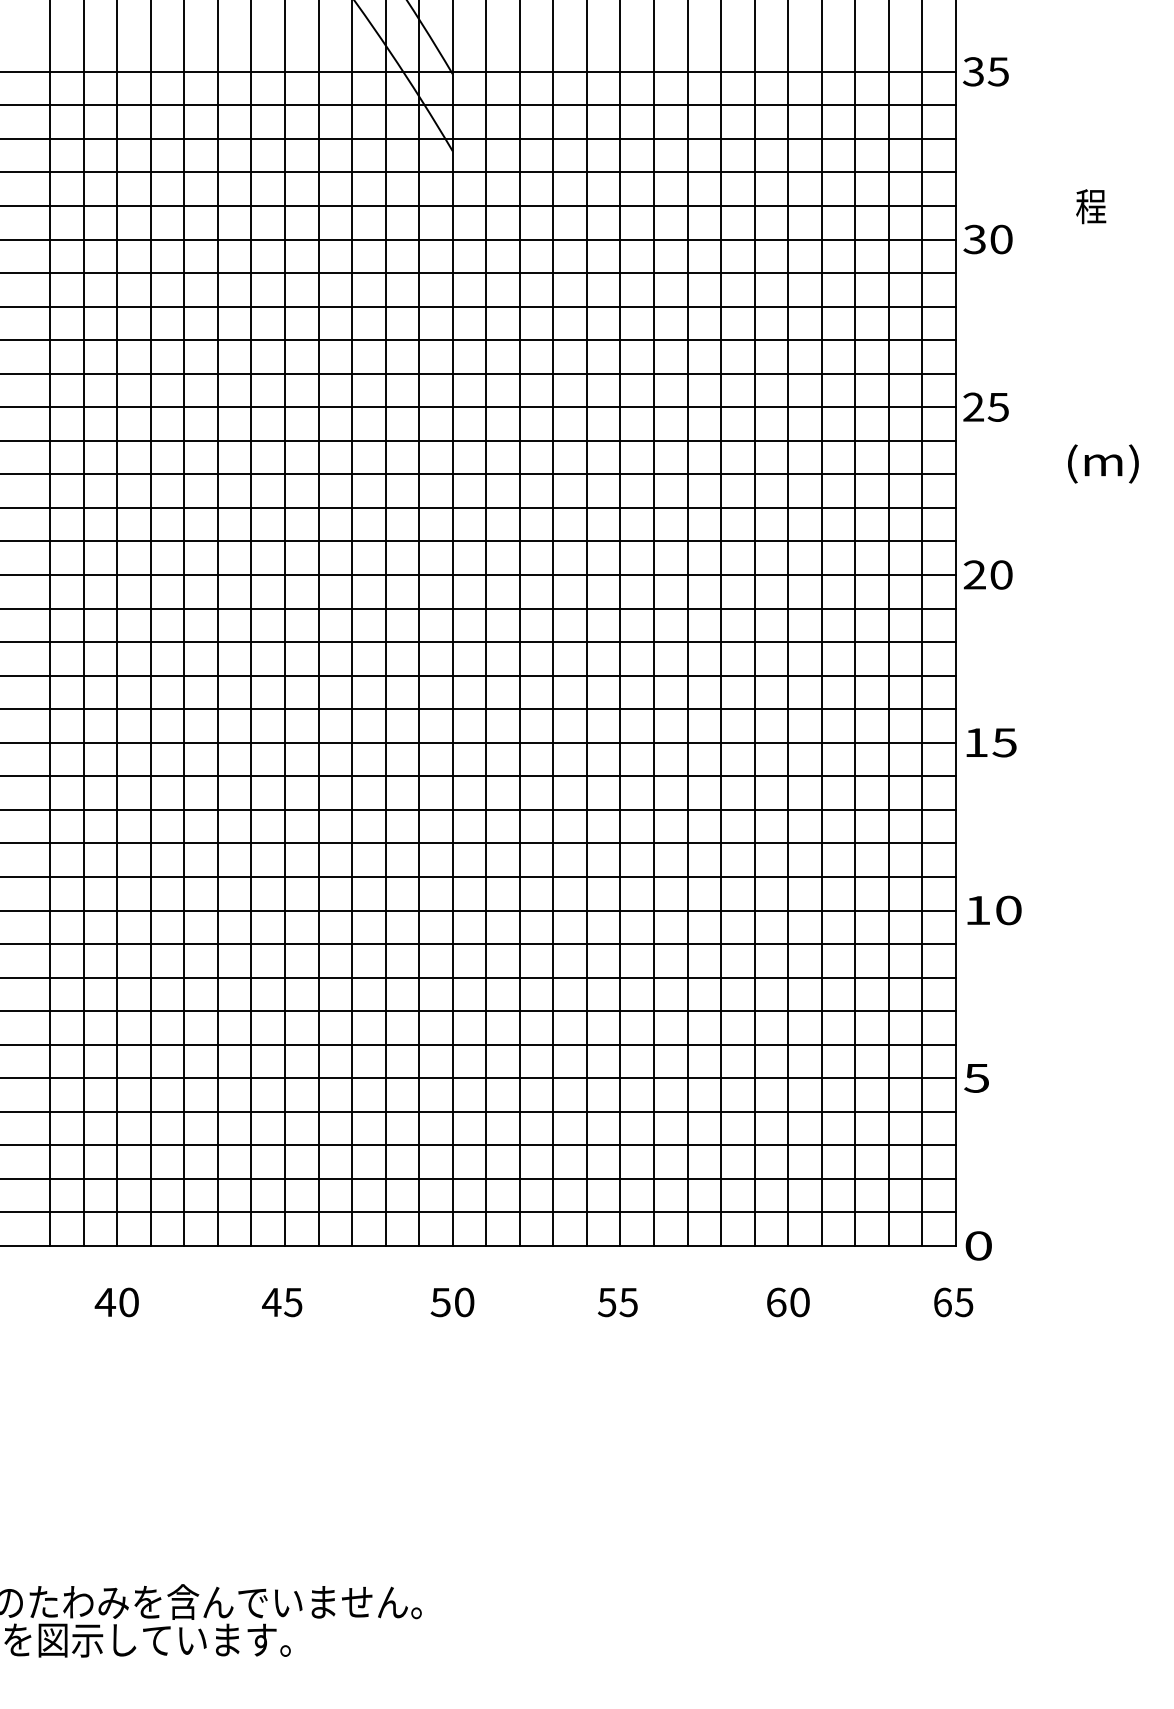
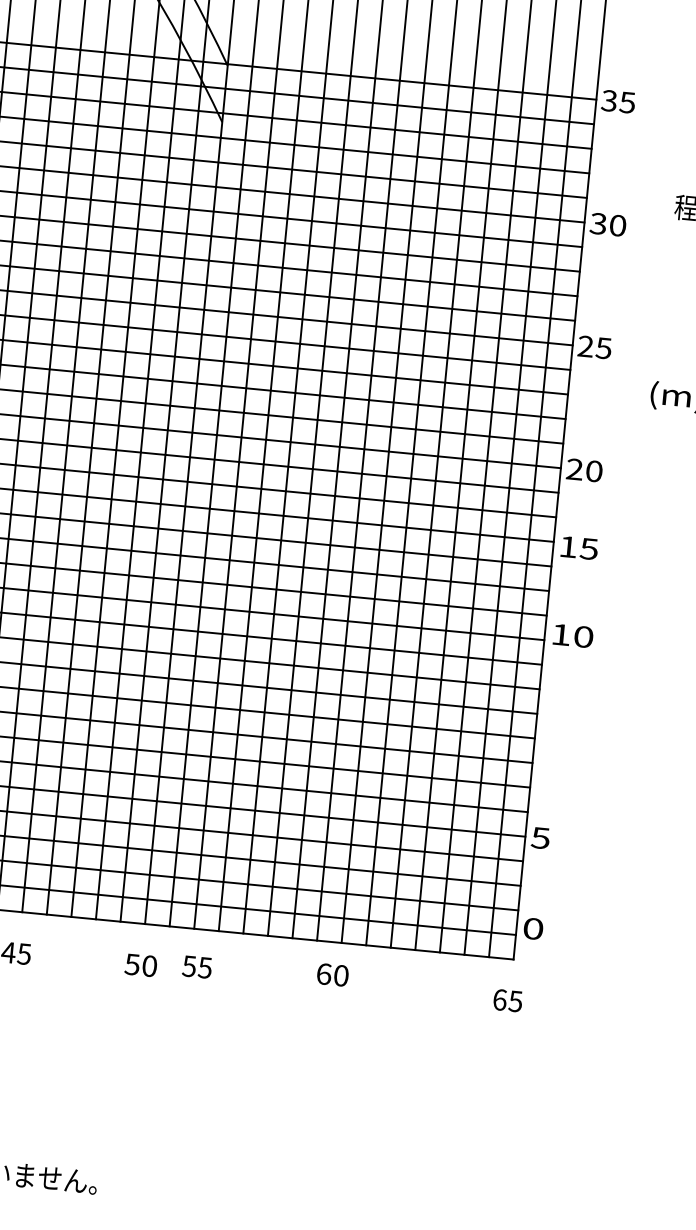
text: (991, 742) -> (579, 547), moved
text: (994, 910) -> (573, 636), moved
text: (978, 1245) -> (533, 928), moved
text: (617, 1302) -> (196, 967), moved
text: (788, 1302) -> (332, 975), moved

